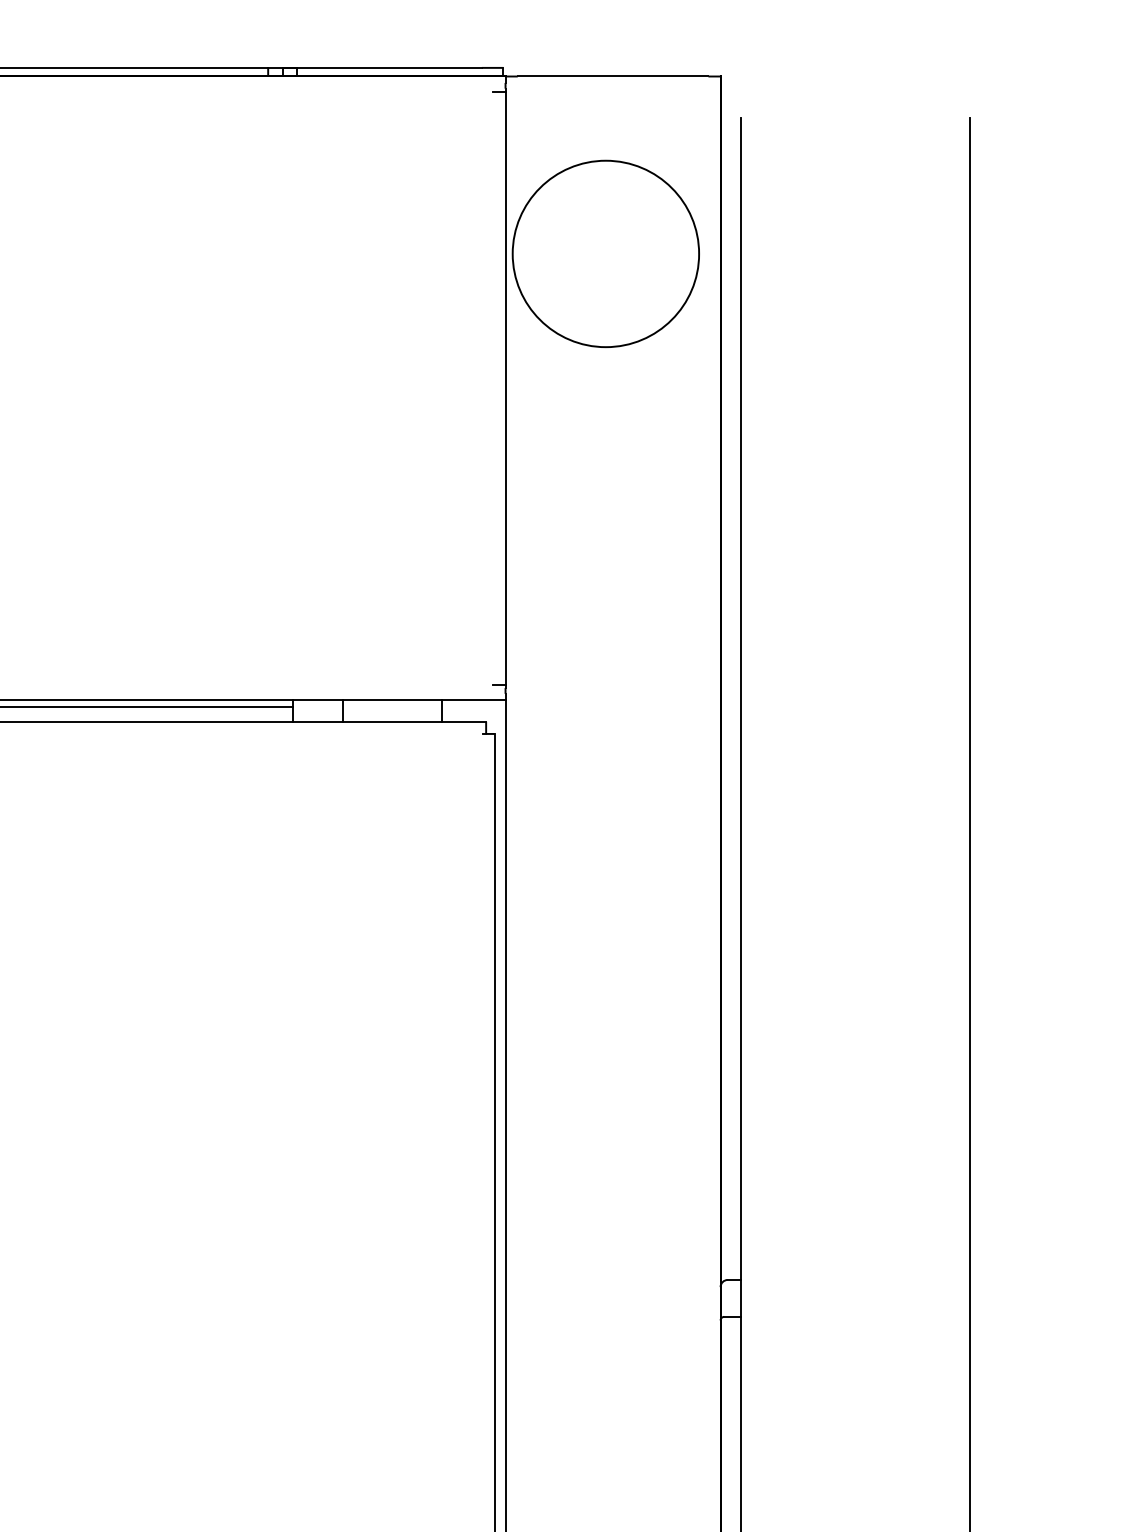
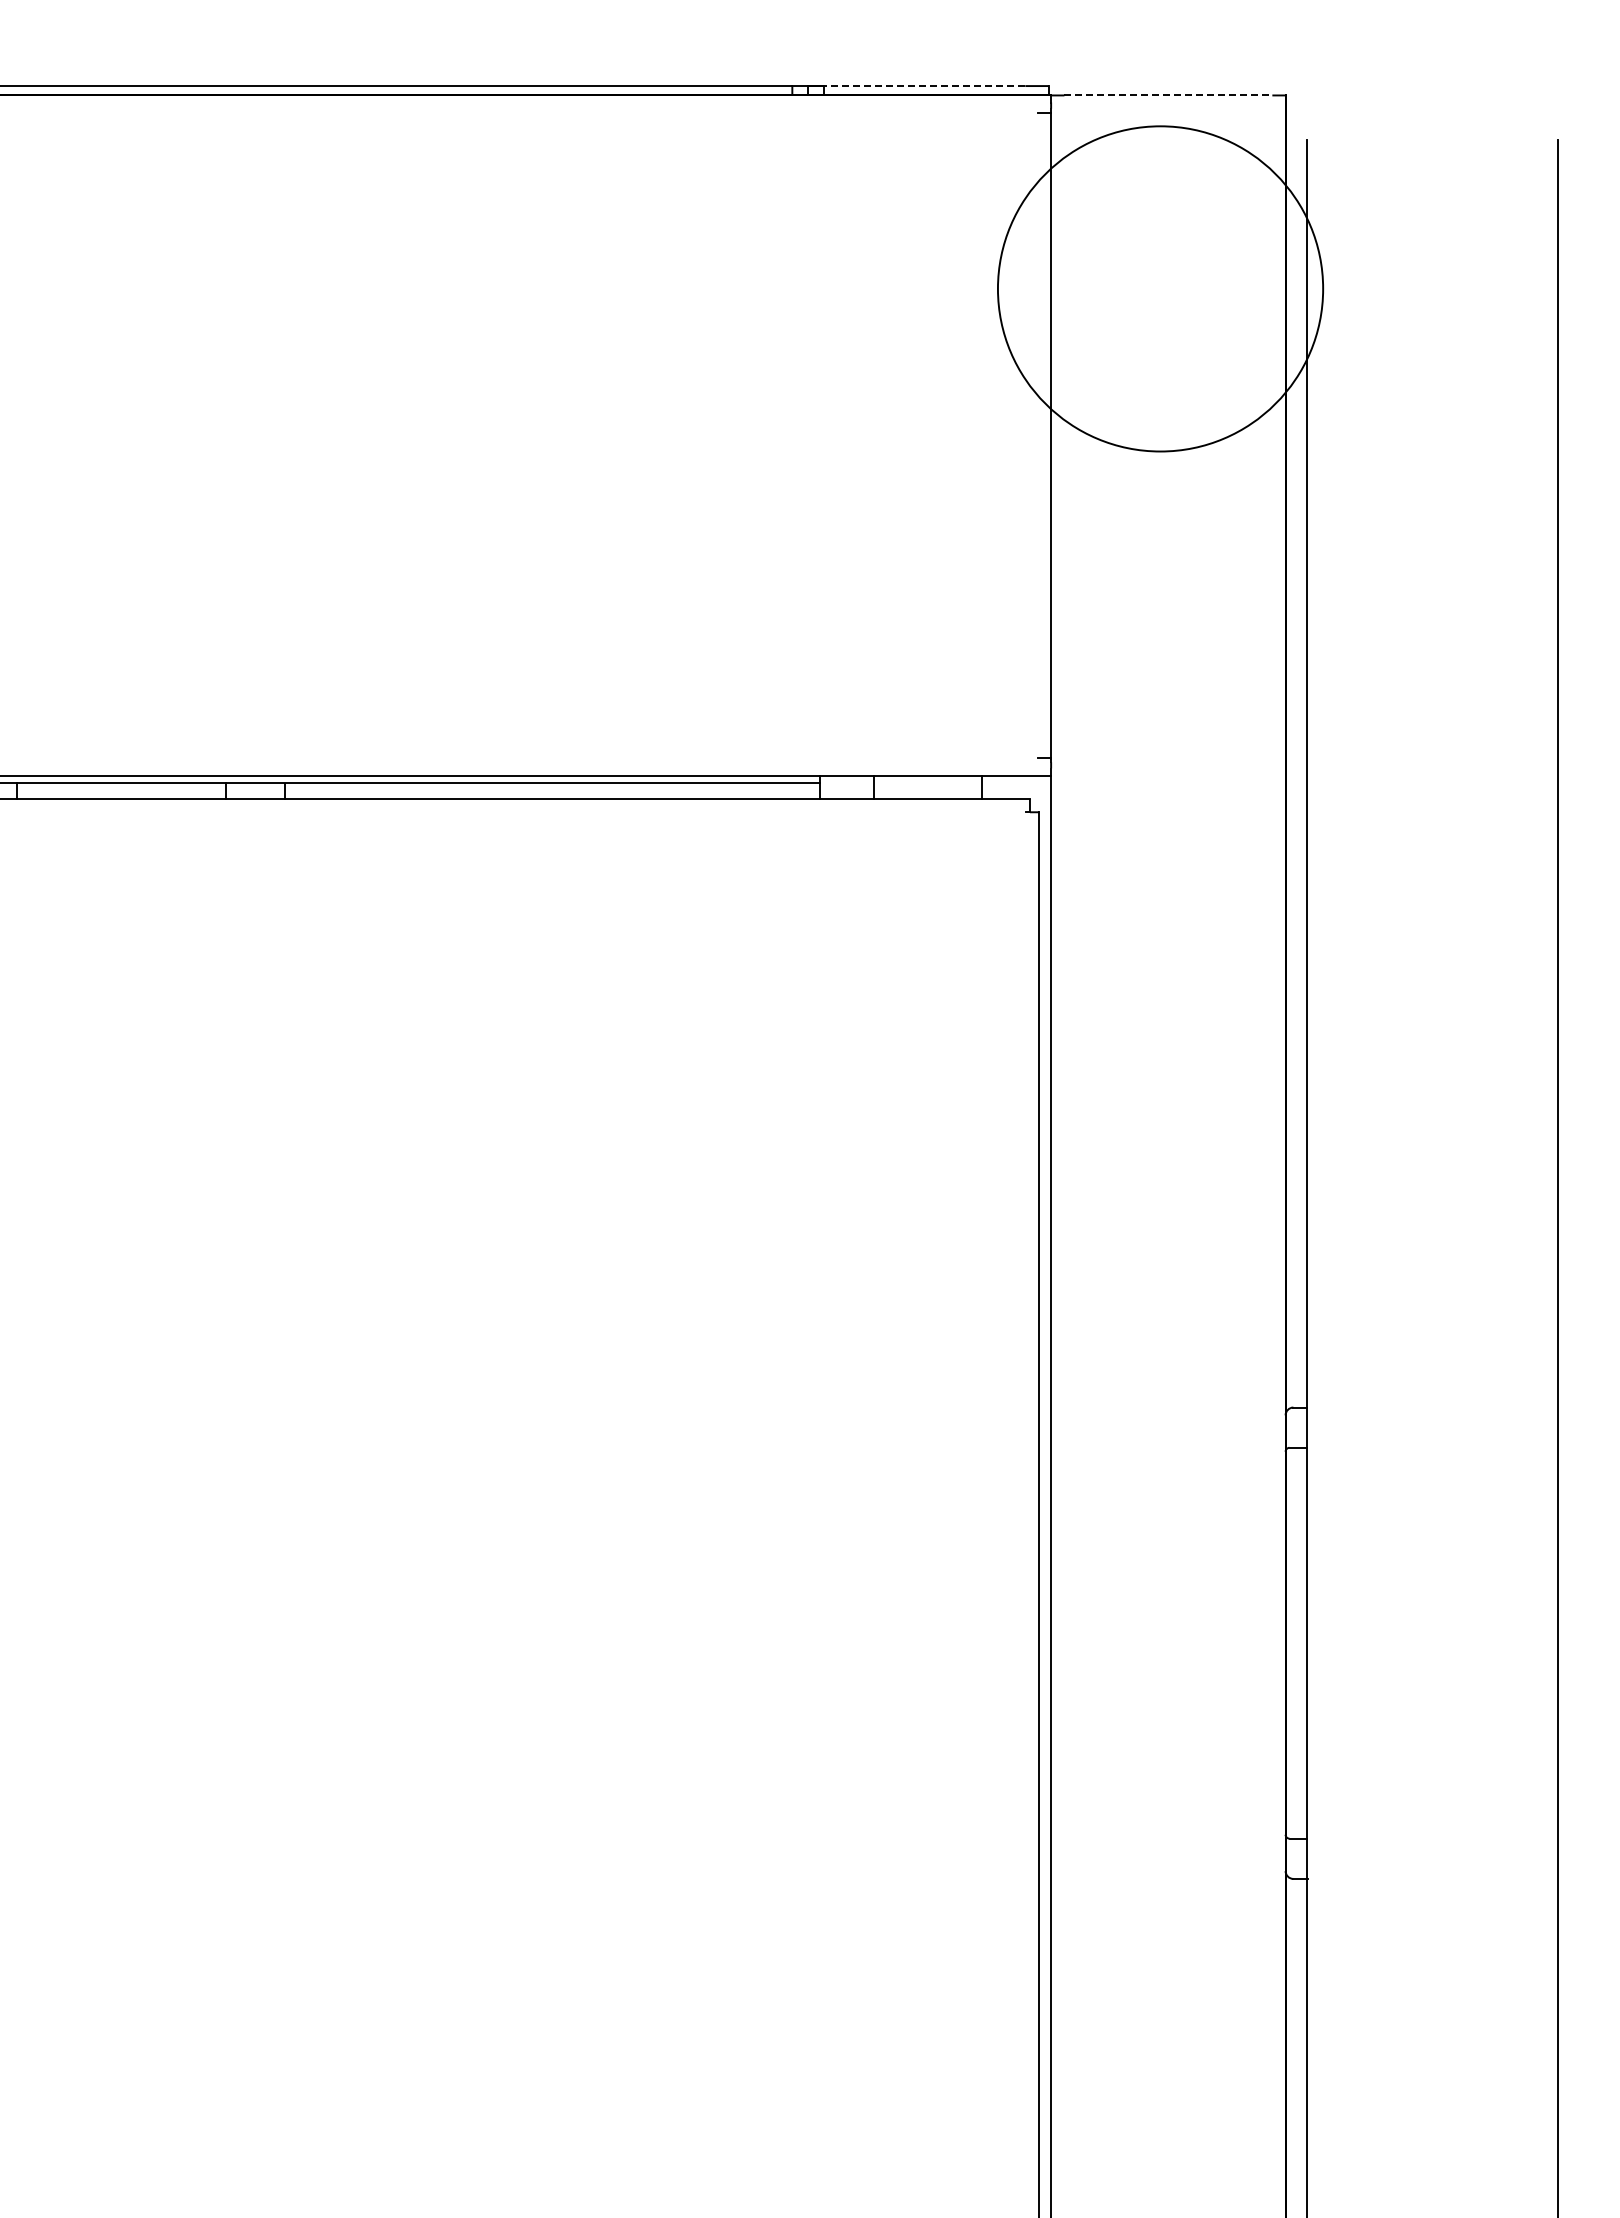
line: (389, 68) -> (924, 86), solid -> dashed
line: (613, 76) -> (1168, 95), solid -> dashed
circle: (605, 253) -> (1160, 288), size x1.6

